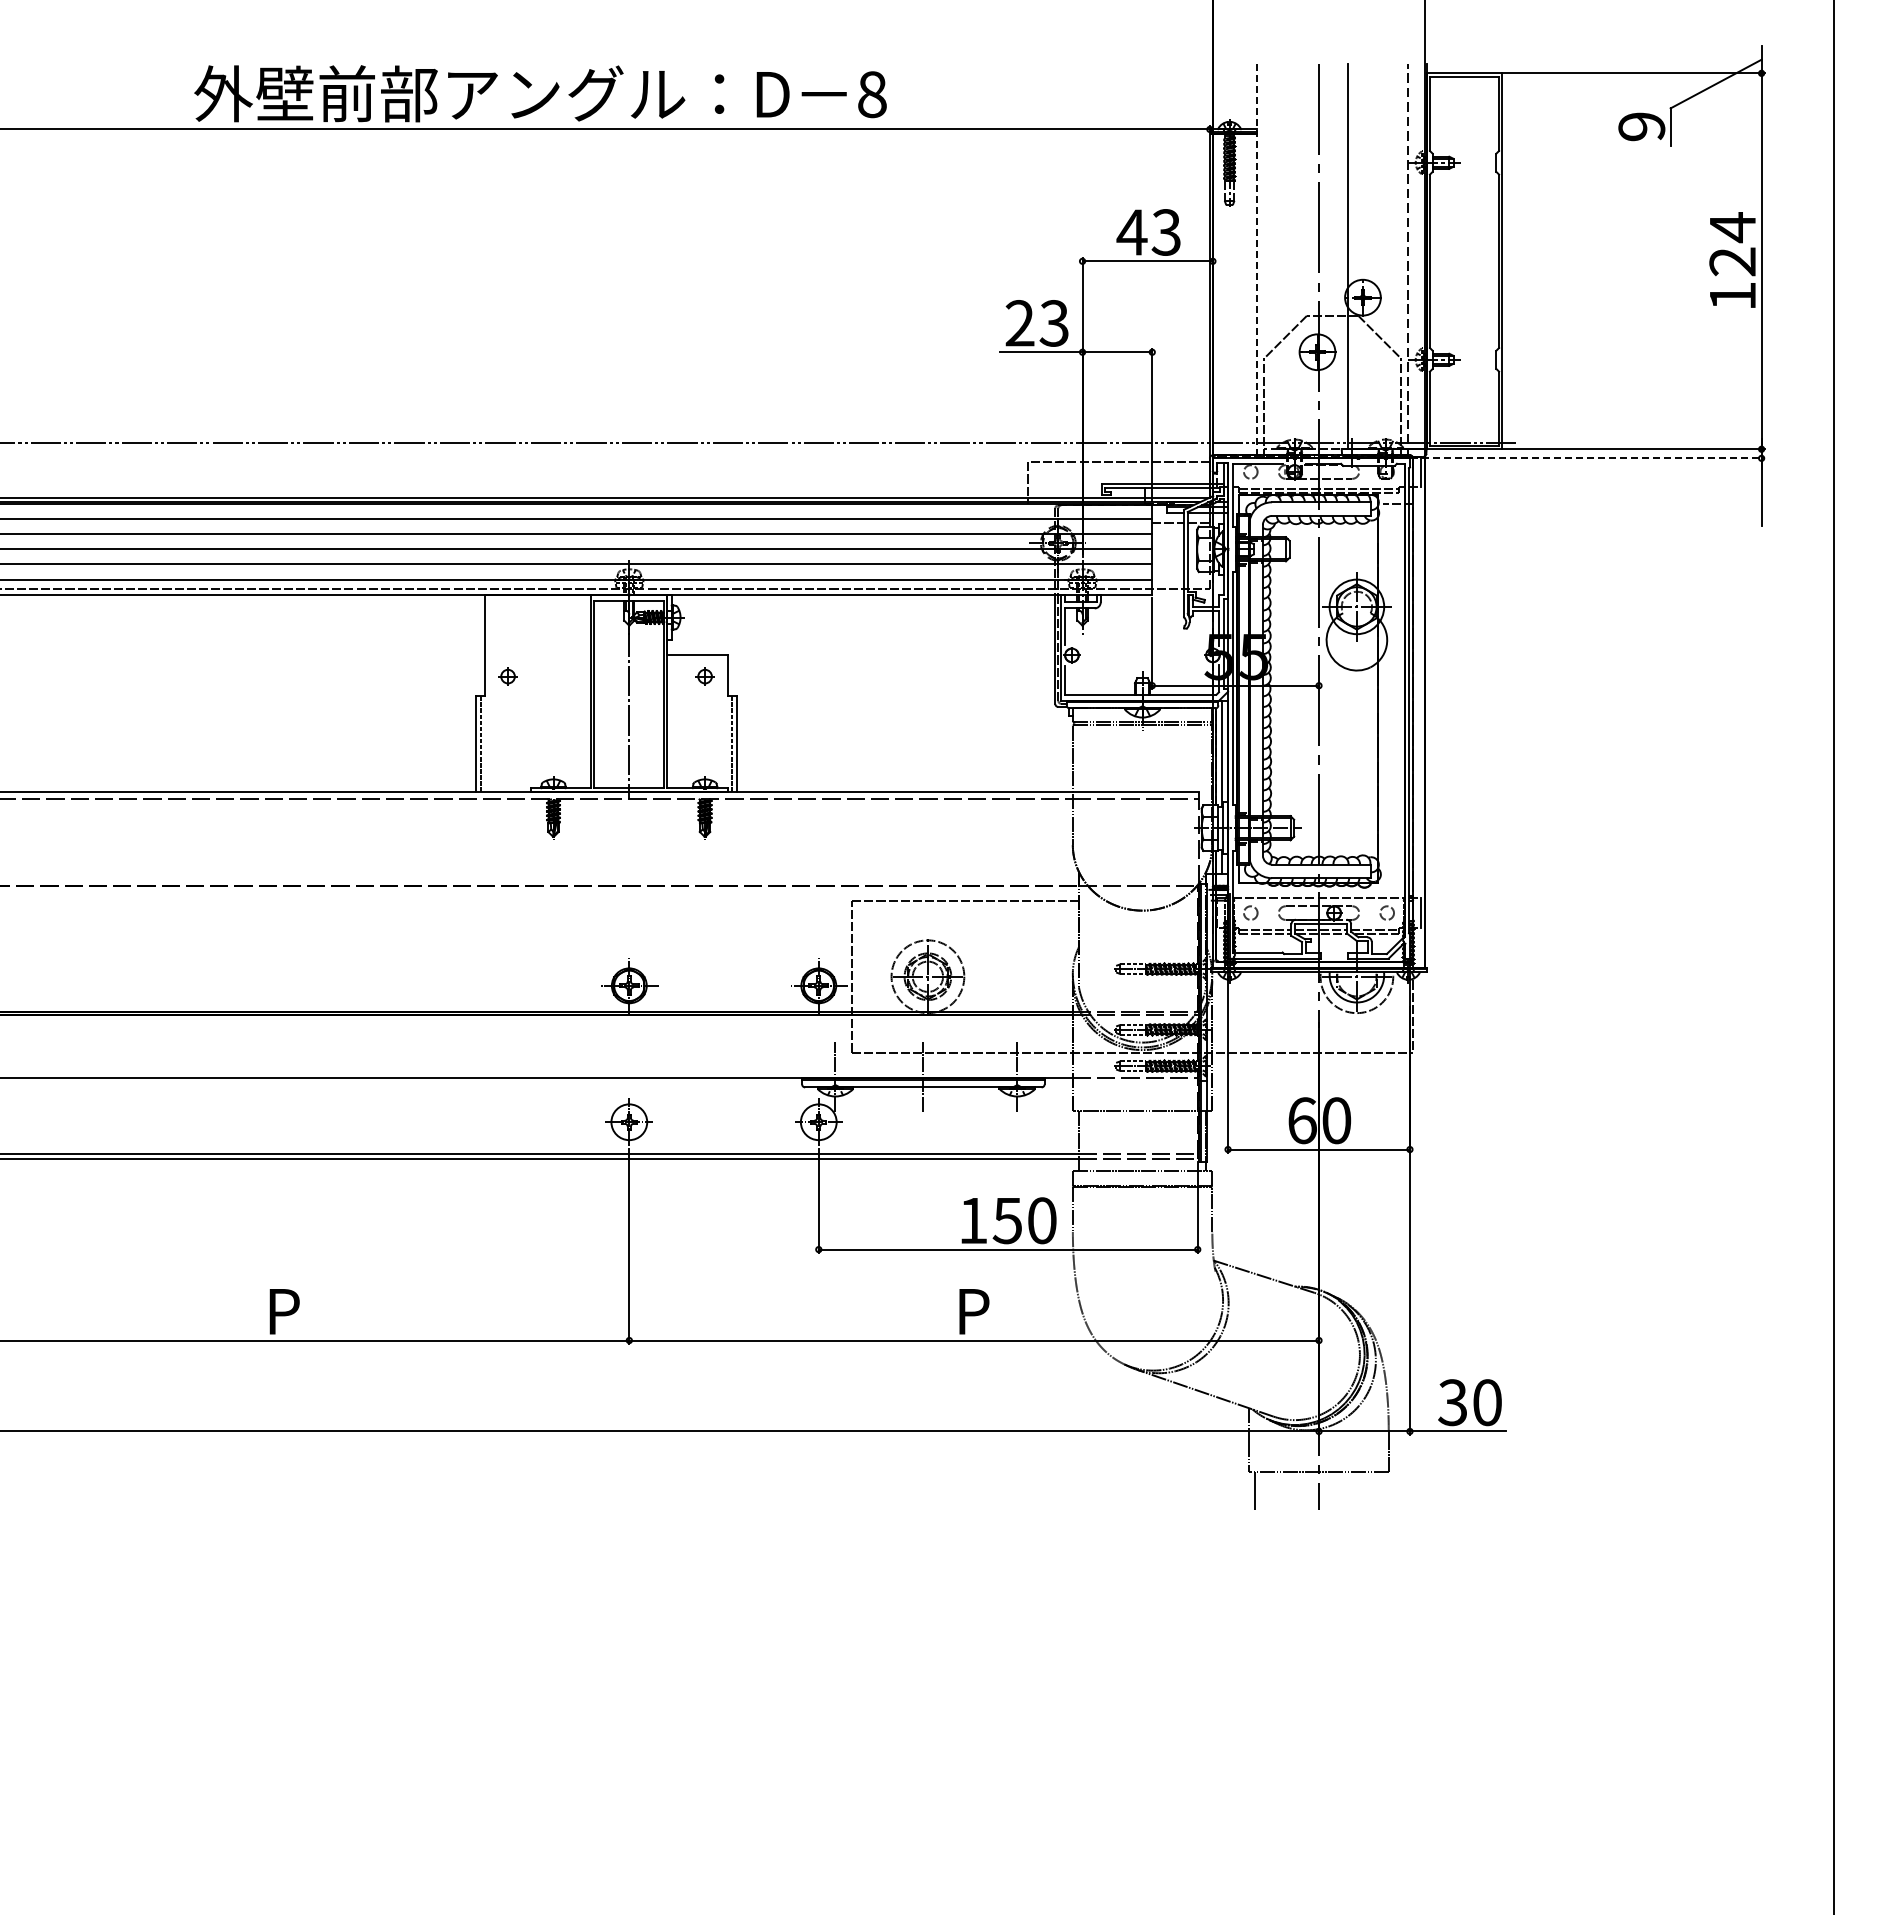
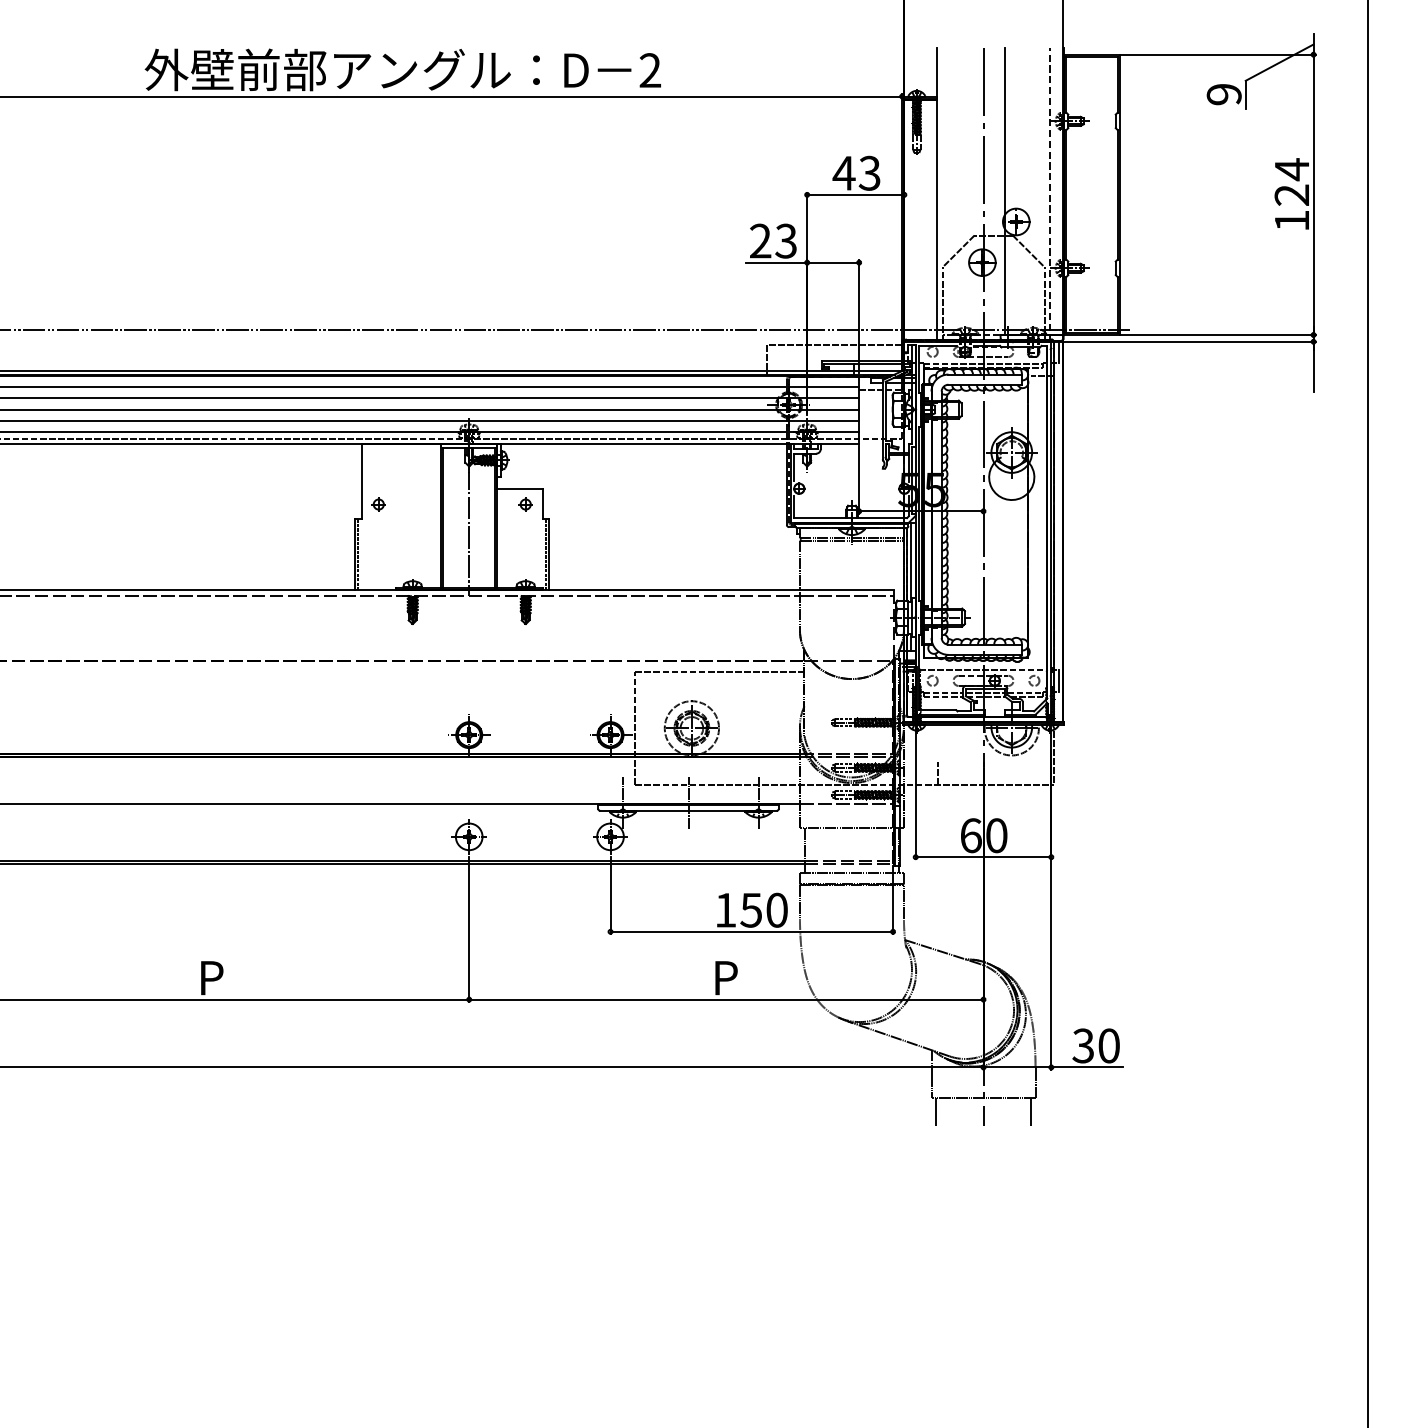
text: (872, 94) -> (650, 70), 8 -> 2
line: (1256, 261) -> (936, 194), dashed -> solid
line: (1588, 458) -> (1184, 341), dashed -> solid
line: (1258, 1037) -> (938, 773), added
line: (1382, 1491) -> (1030, 1112), added

